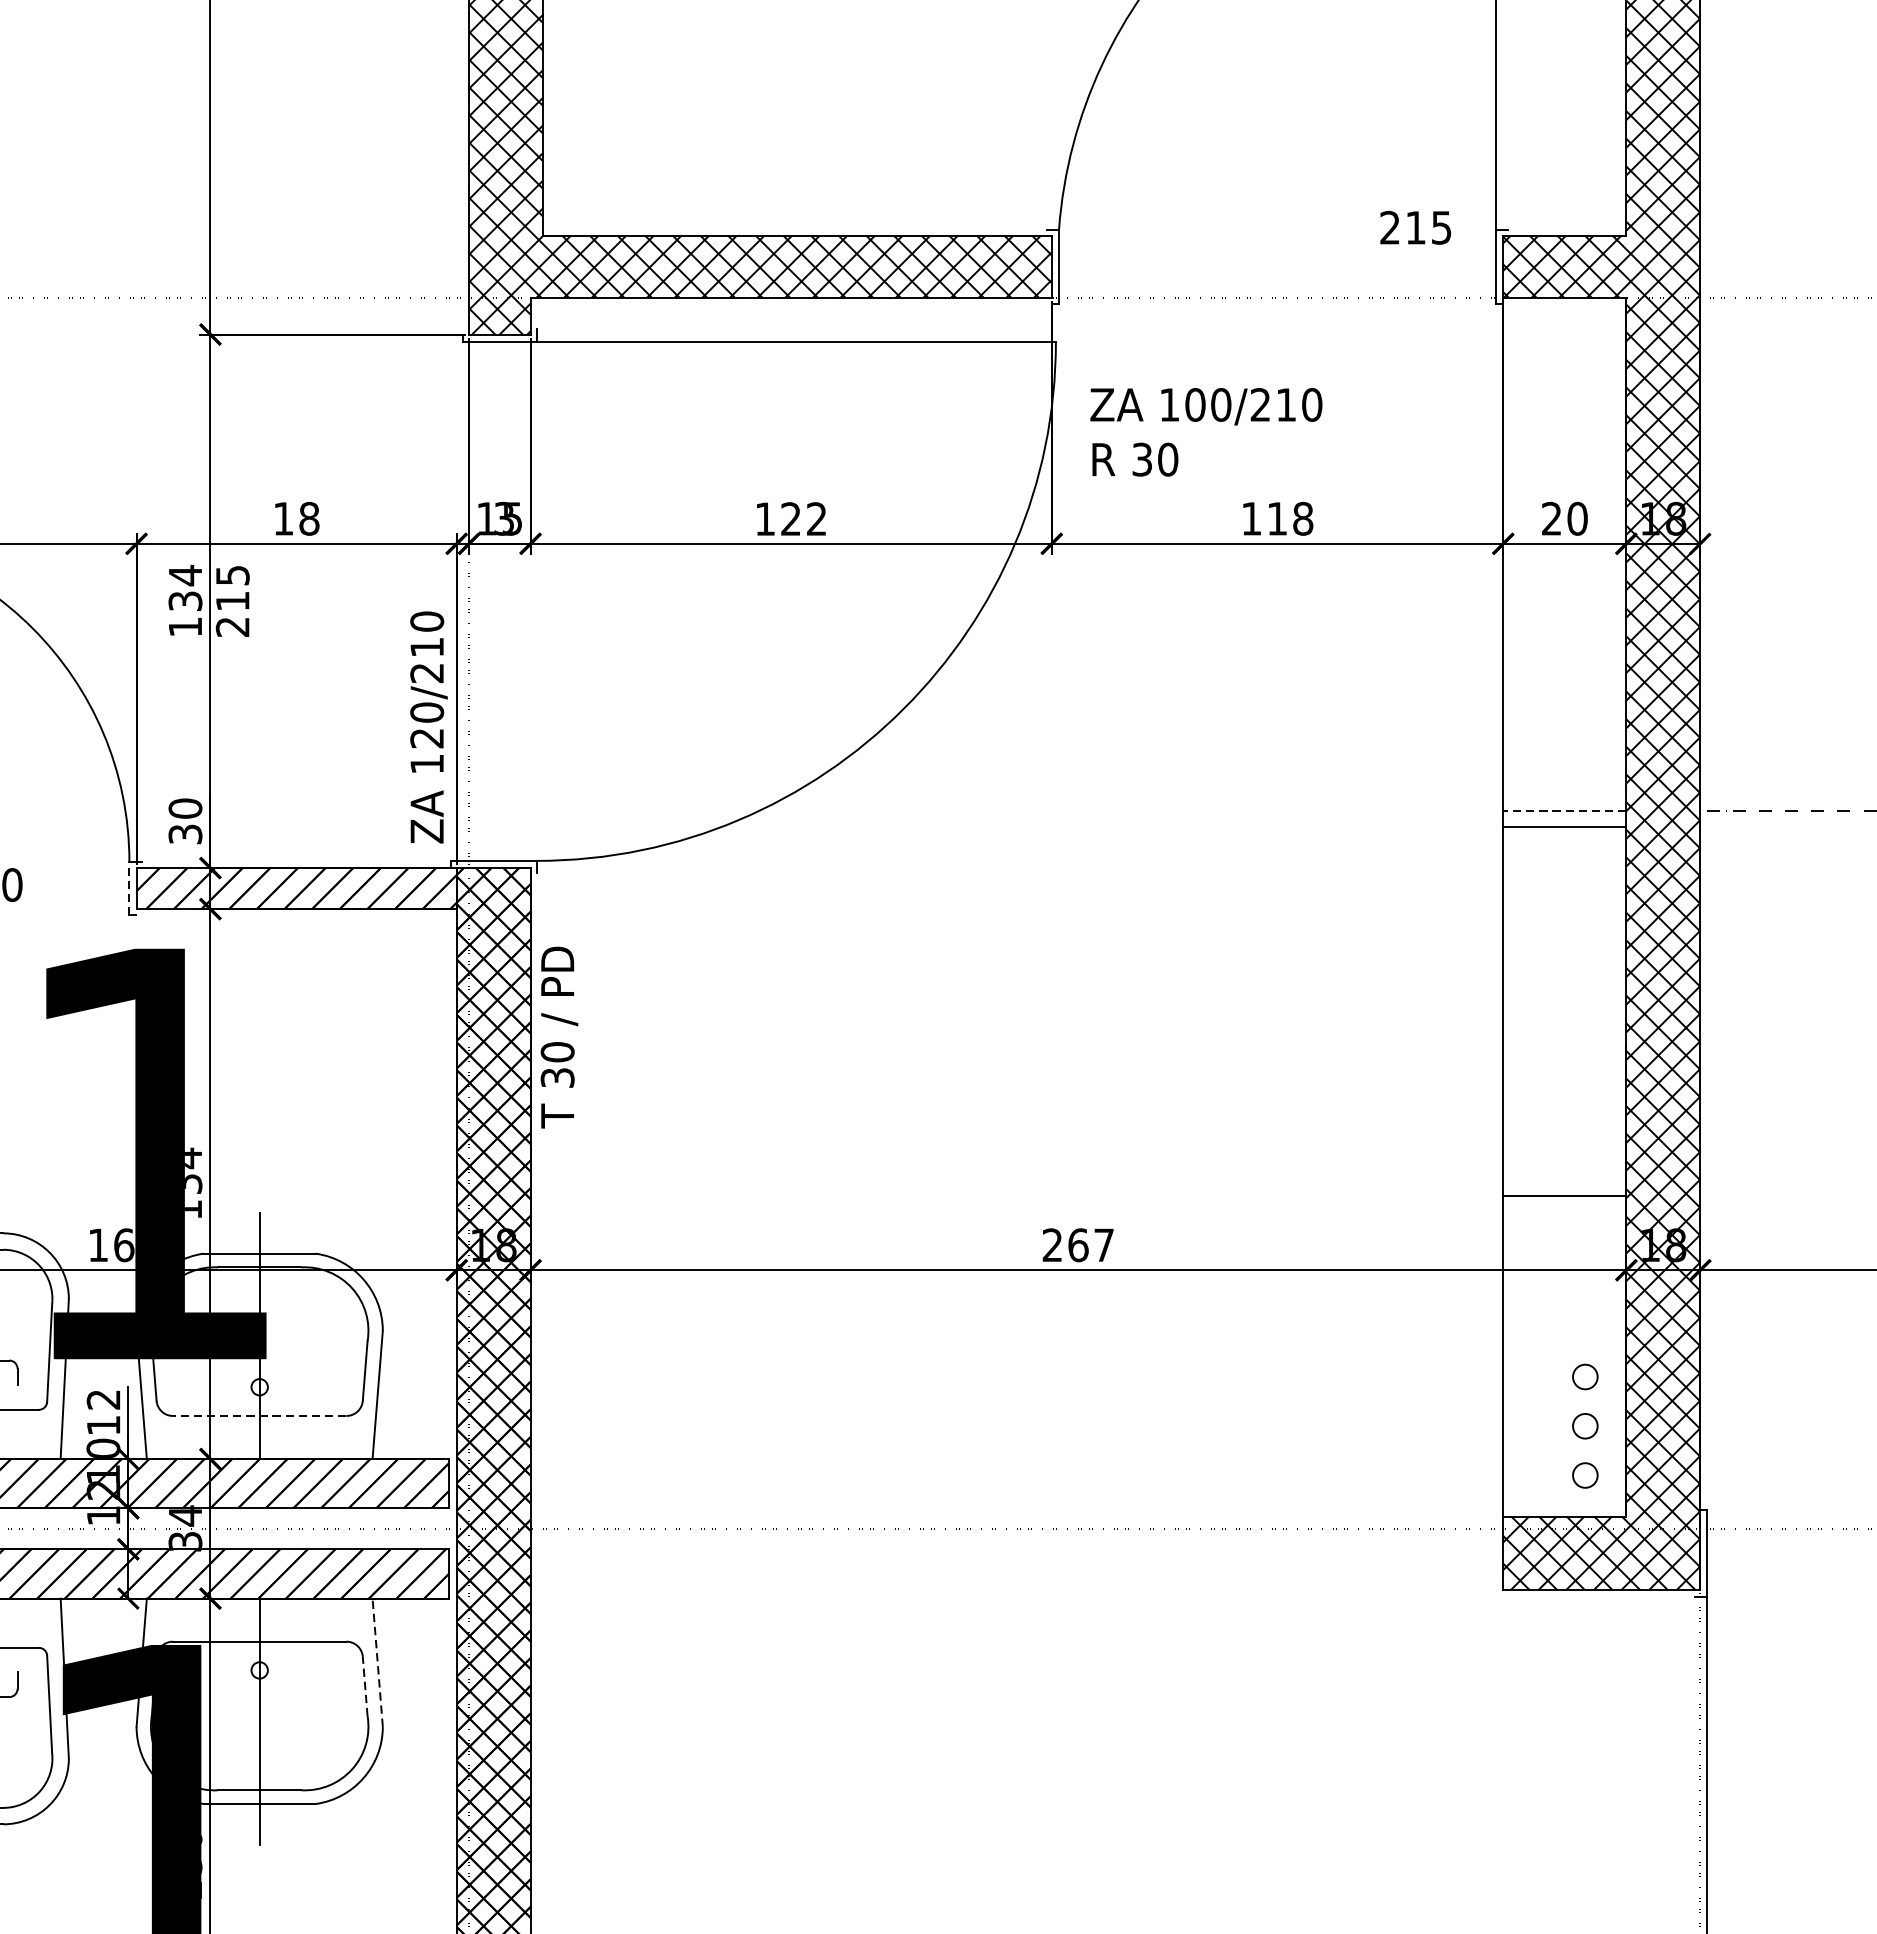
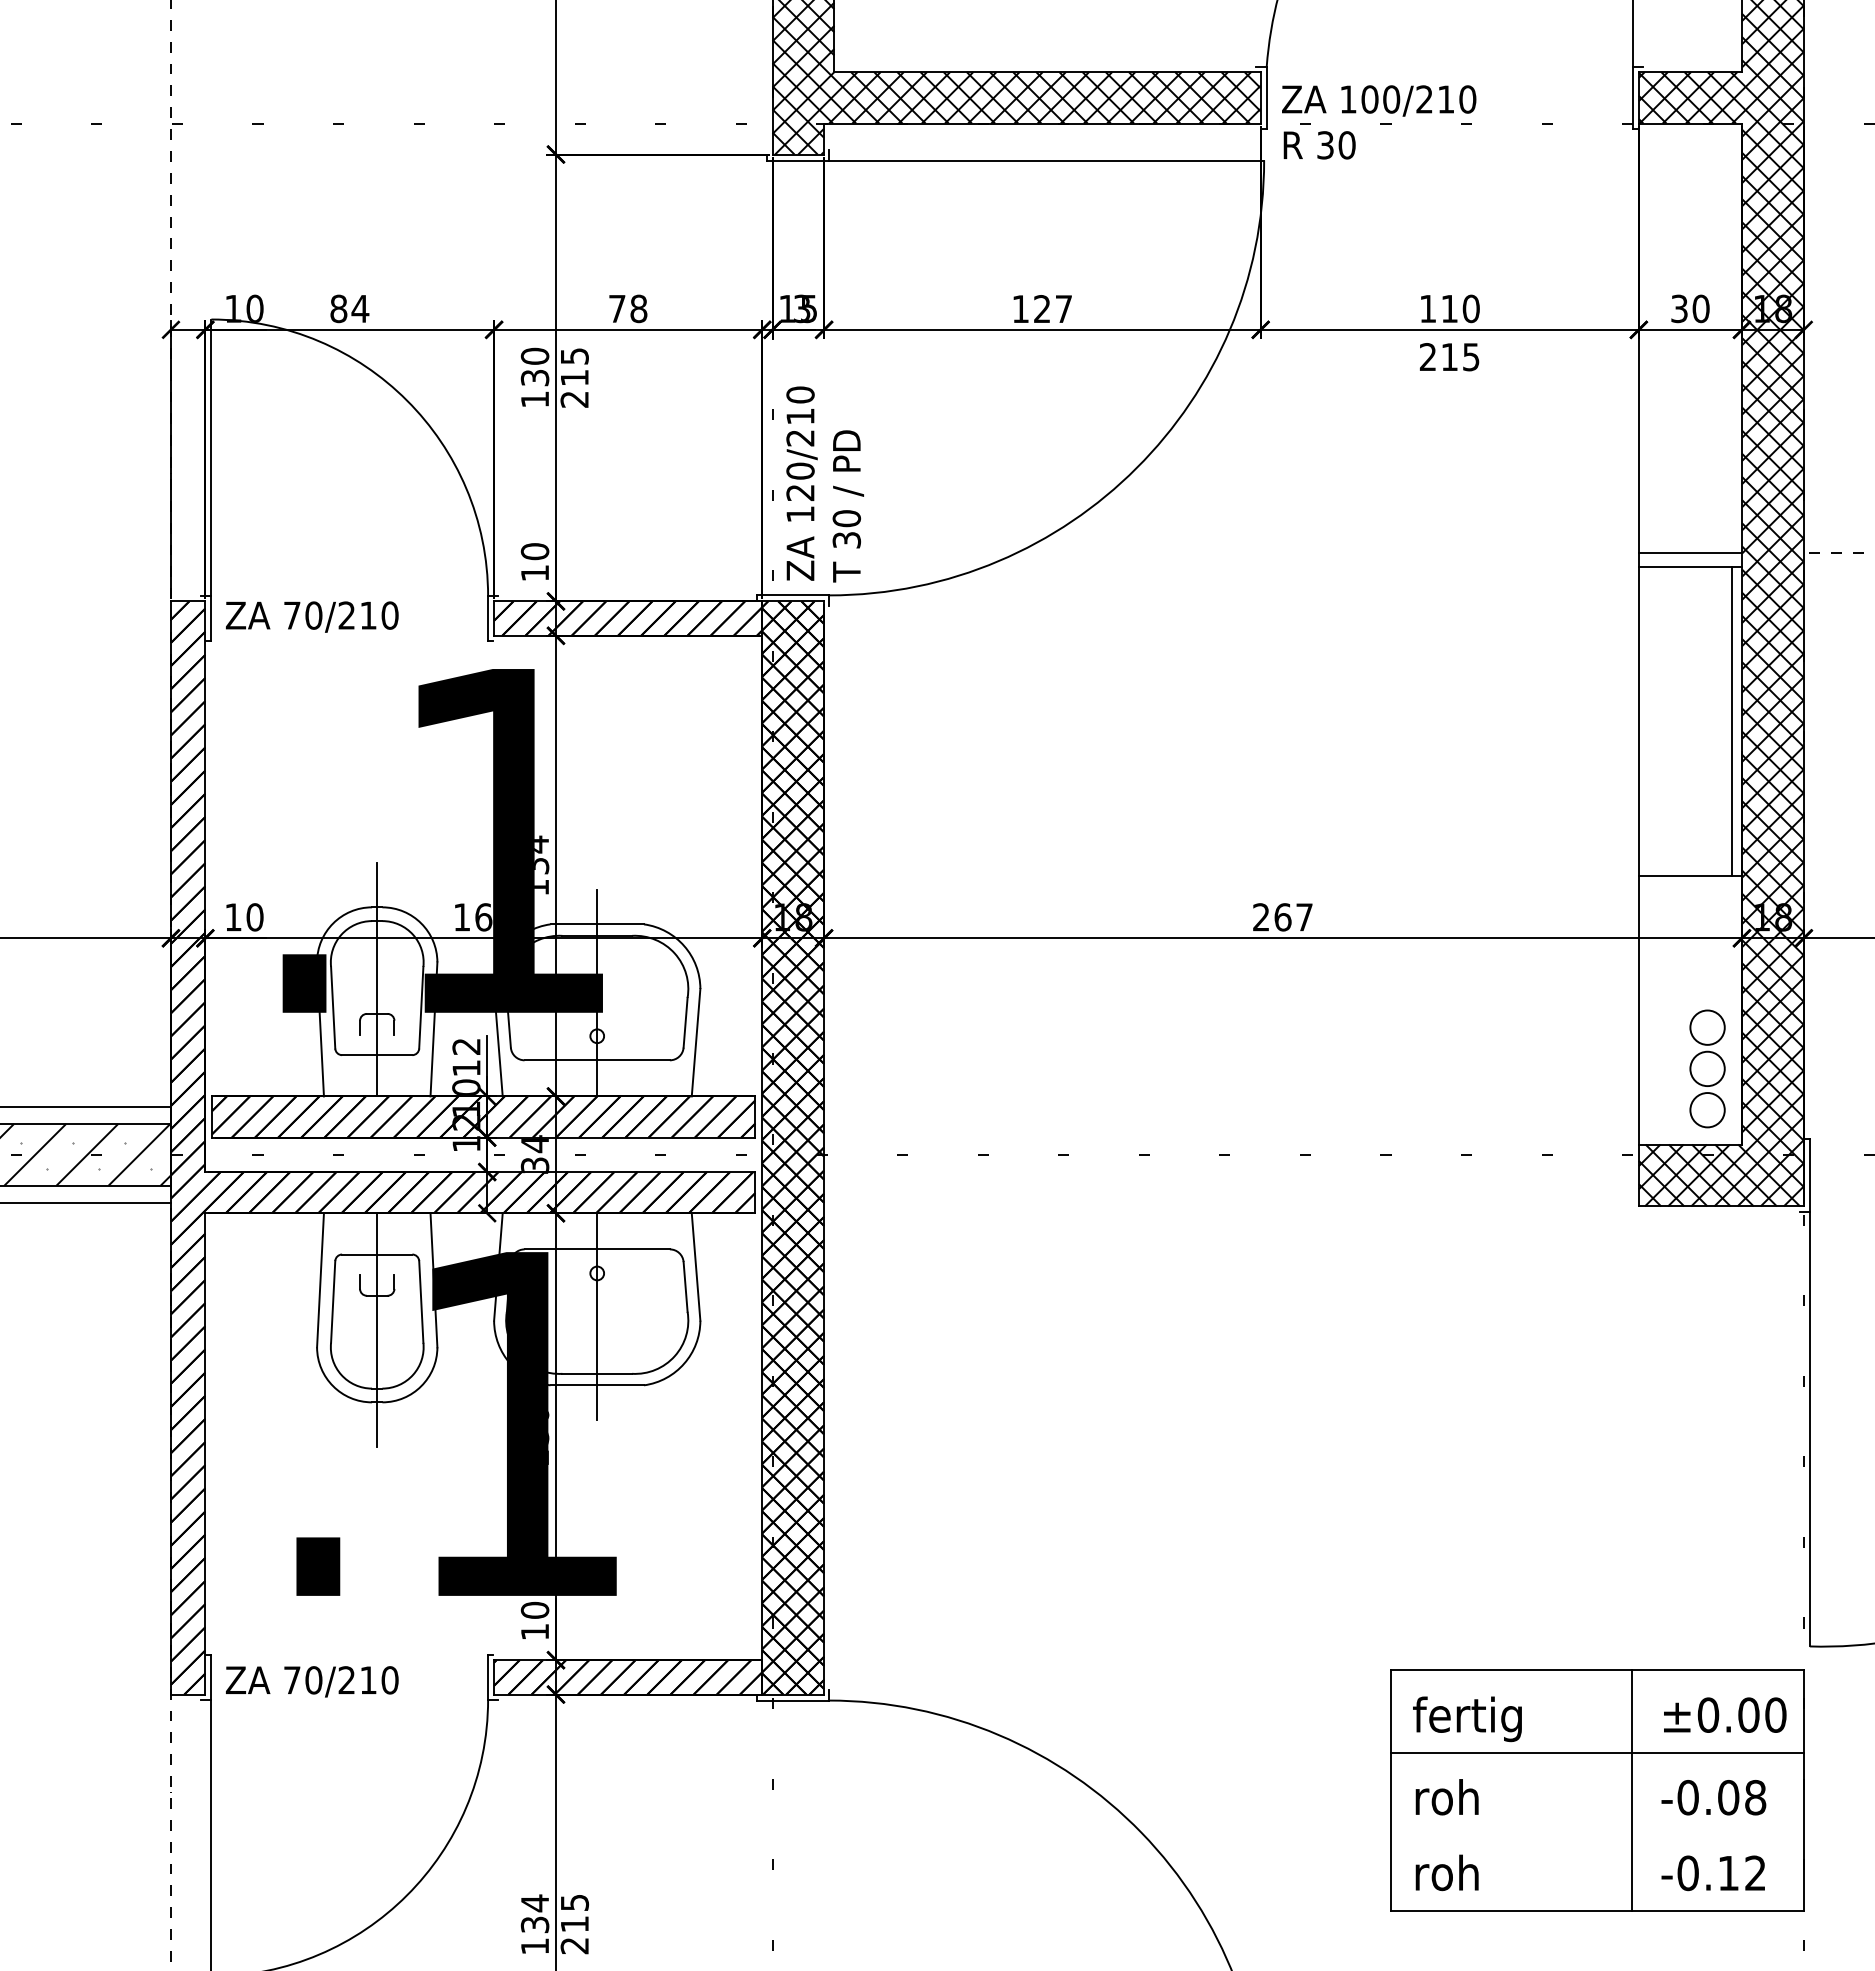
text: (1415, 228) -> (1449, 357), moved
text: (1206, 432) -> (1379, 122), moved
text: (283, 518) -> (617, 308), 18 -> 78
text: (816, 518) -> (1063, 308), 122 -> 127
text: (1302, 518) -> (1470, 308), 118 -> 110
text: (1551, 519) -> (1679, 309), 20 -> 30
text: (184, 575) -> (534, 356), 134 -> 130
text: (428, 727) -> (801, 483), moved
line: (1564, 810) -> (1690, 553), dashed -> solid
text: (184, 834) -> (534, 573), 30 -> 10
line: (129, 888) -> (488, 618), dashed -> solid
line: (1613, 1011) -> (1731, 721), added
text: (558, 1037) -> (847, 506), moved
circle: (1585, 1376) -> (1707, 1027), size x1.67
line: (260, 1416) -> (597, 1060), dashed -> solid
circle: (1585, 1425) -> (1707, 1068), size x1.67
circle: (1585, 1475) -> (1707, 1110), size x1.67
line: (378, 1663) -> (696, 1267), dashed -> solid
line: (365, 1686) -> (685, 1286), dashed -> solid

